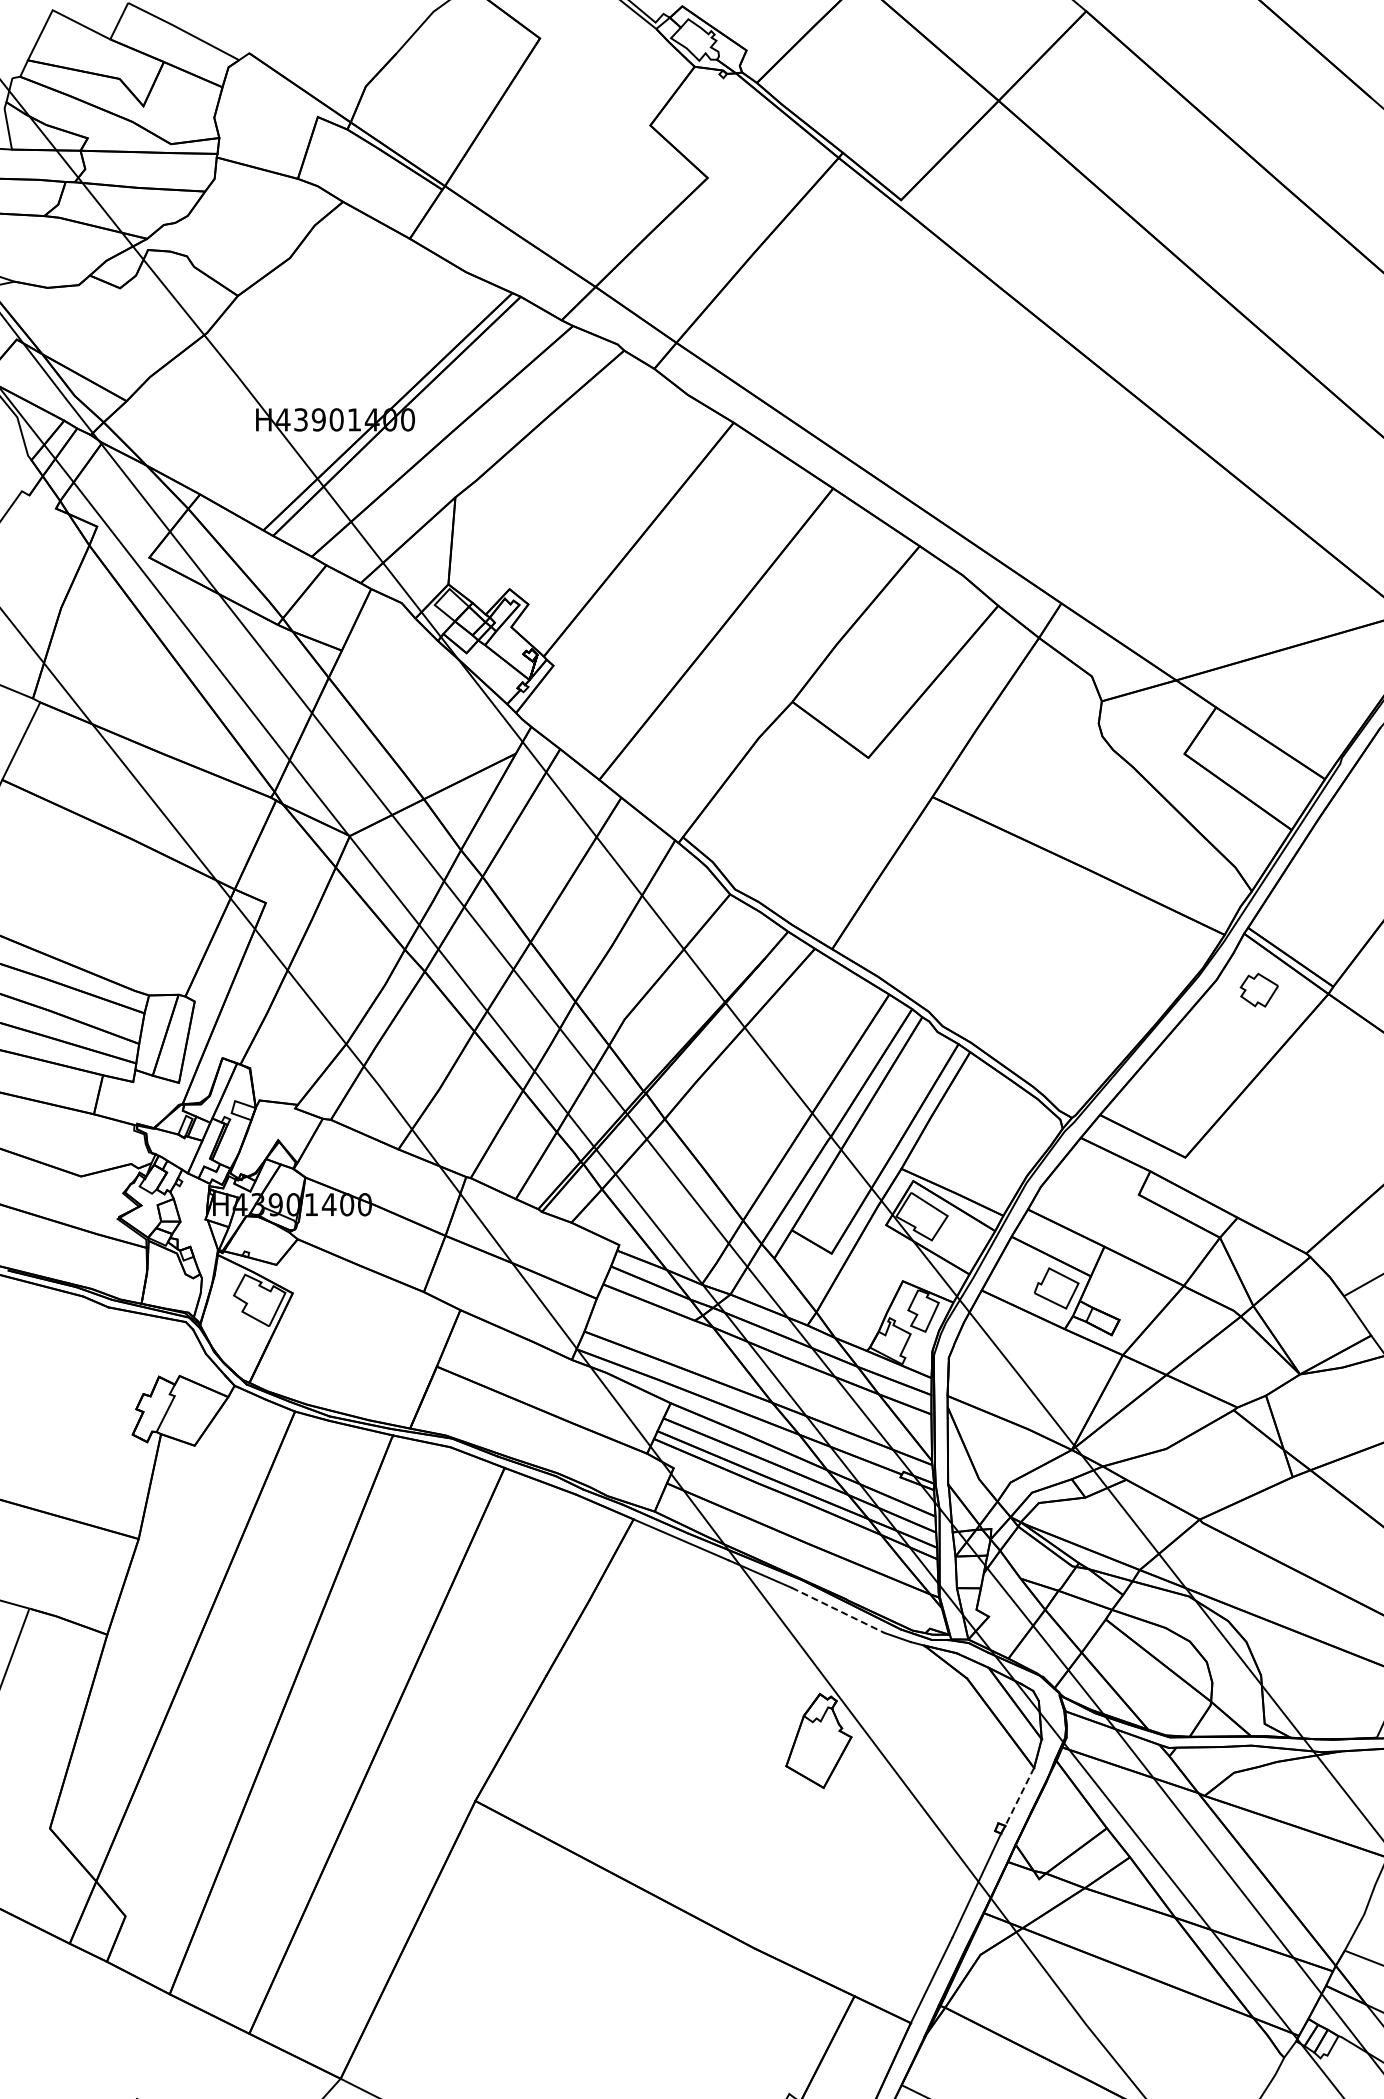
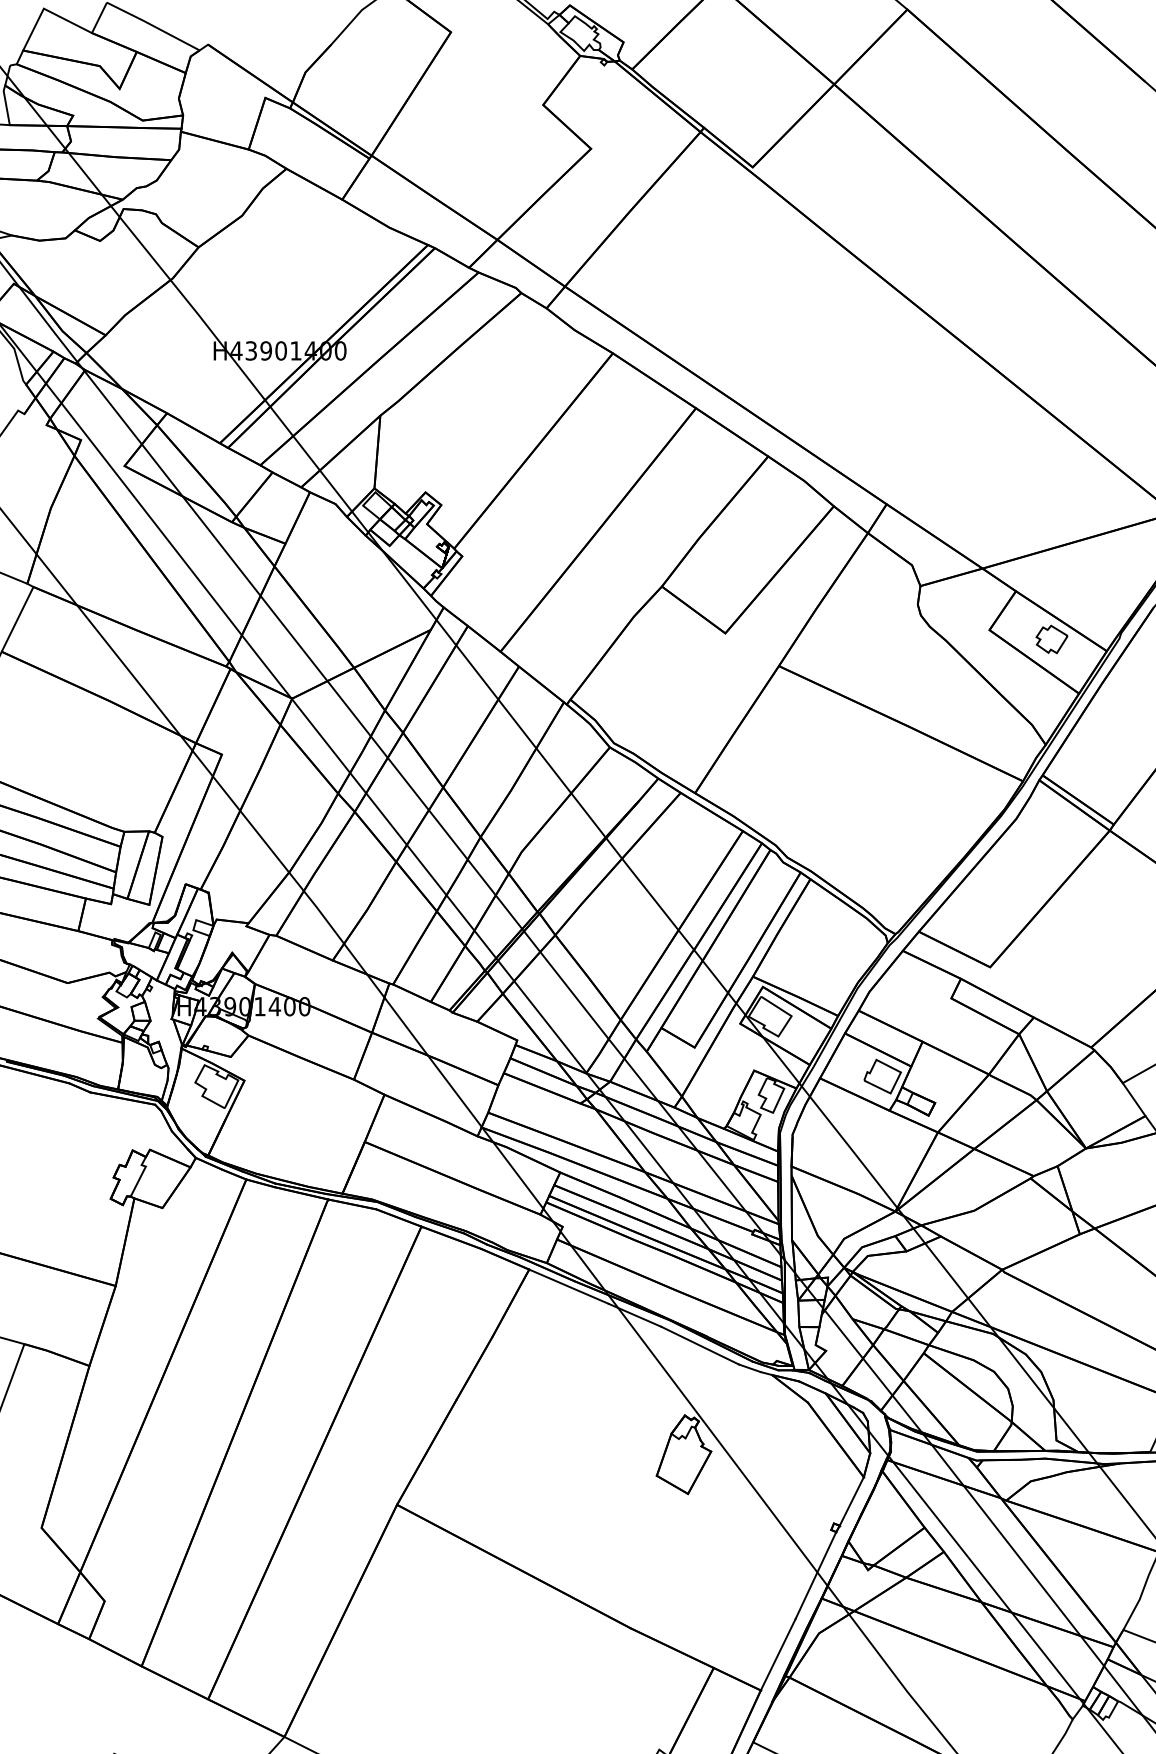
part: (1258, 989) -> (1051, 638), moved
line: (838, 1610) -> (700, 1345), dashed -> solid
line: (1019, 1797) -> (851, 1501), dashed -> solid

